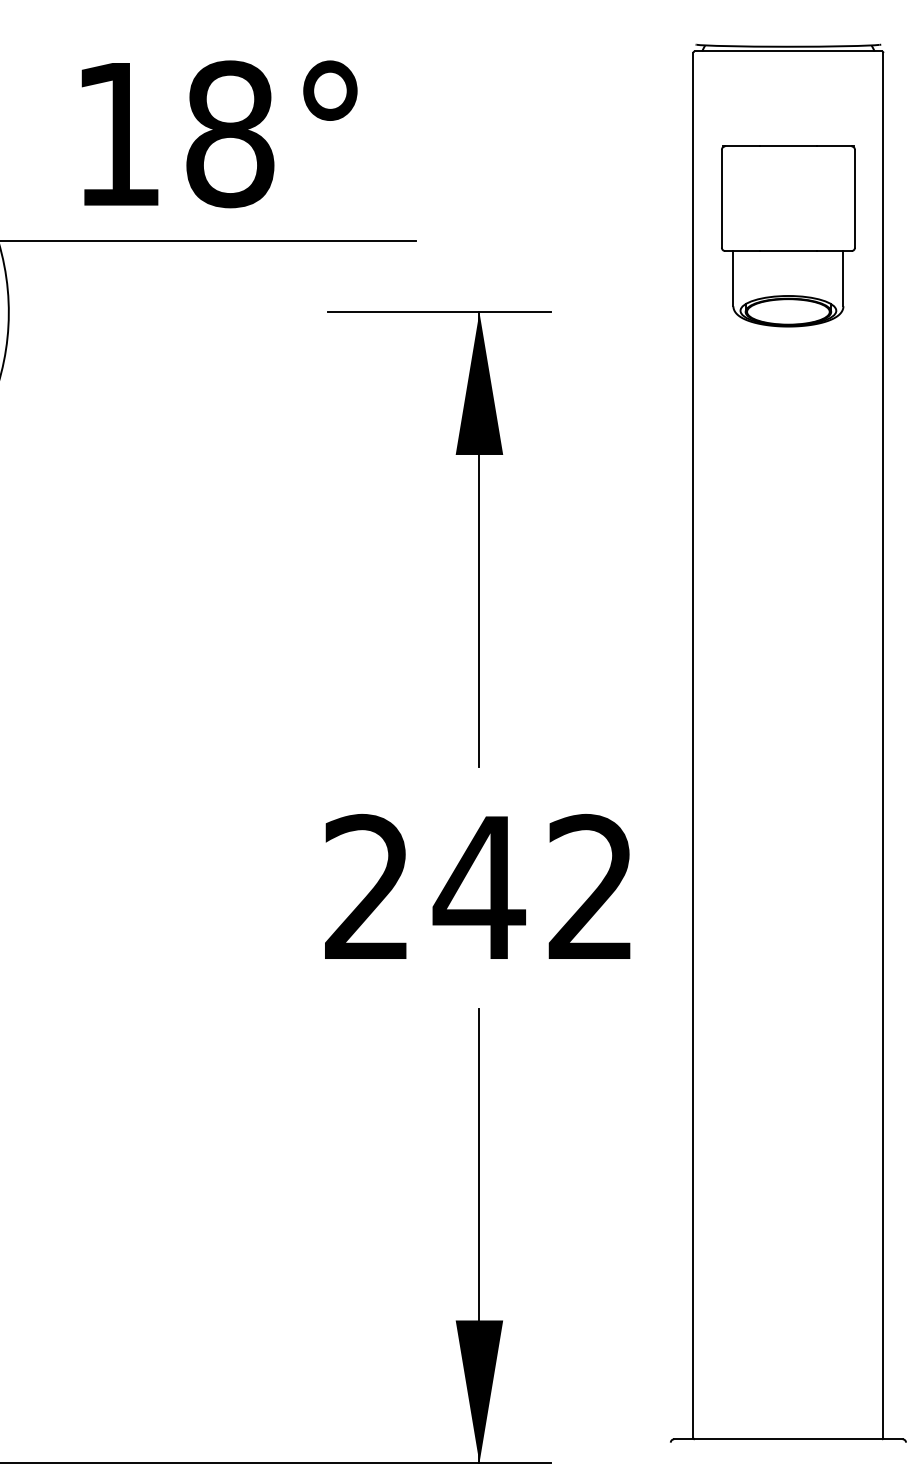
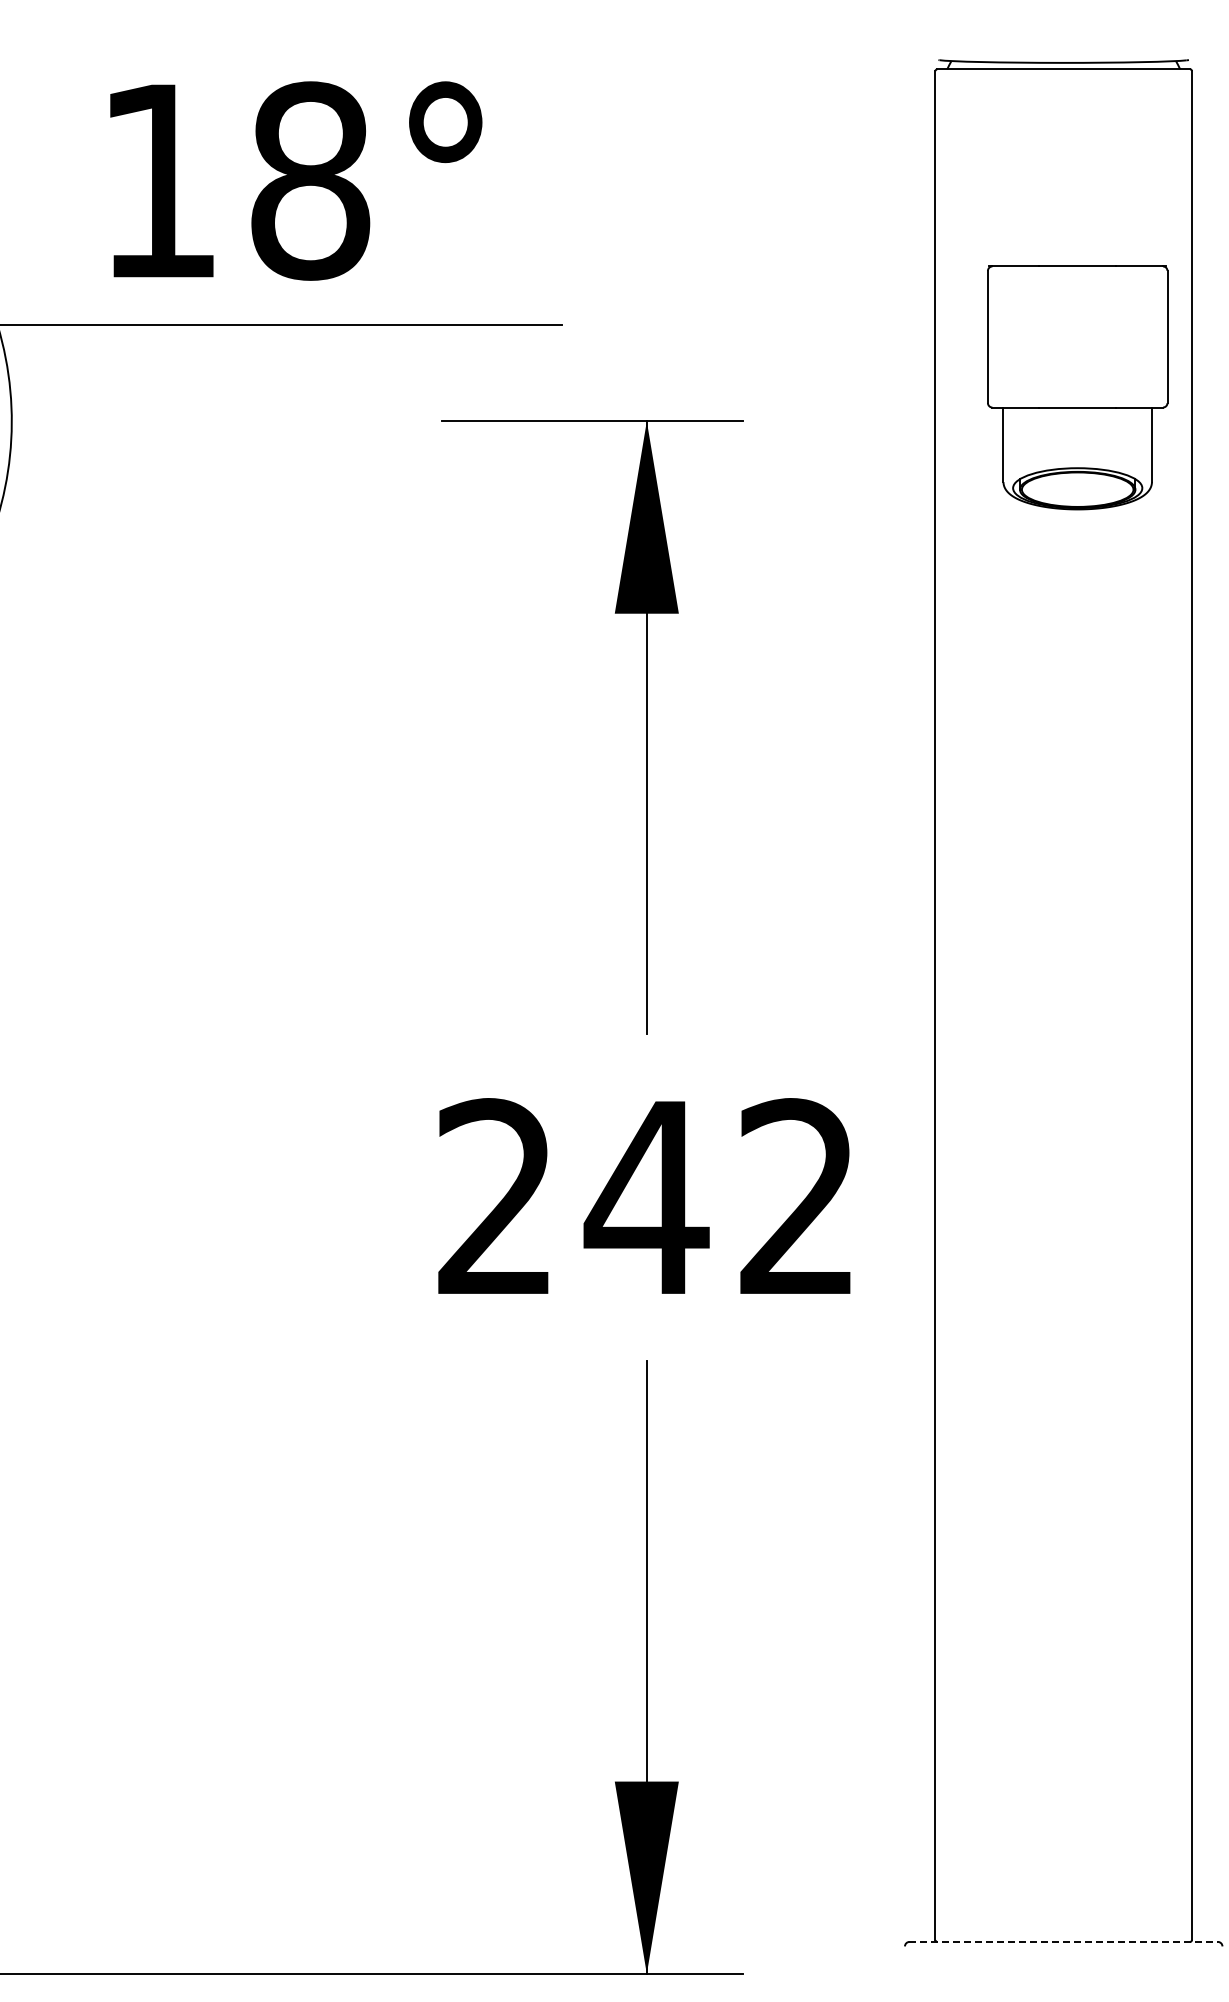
part: (788, 236) -> (1077, 387), moved
line: (788, 1439) -> (1064, 1941), solid -> dashed

